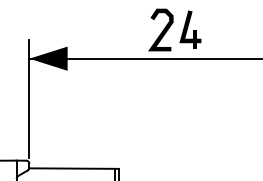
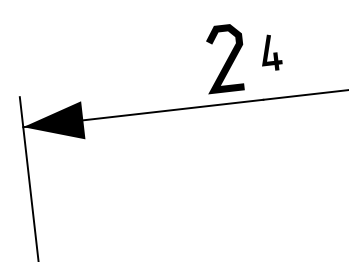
part: (190, 29) -> (270, 52), size x0.6

